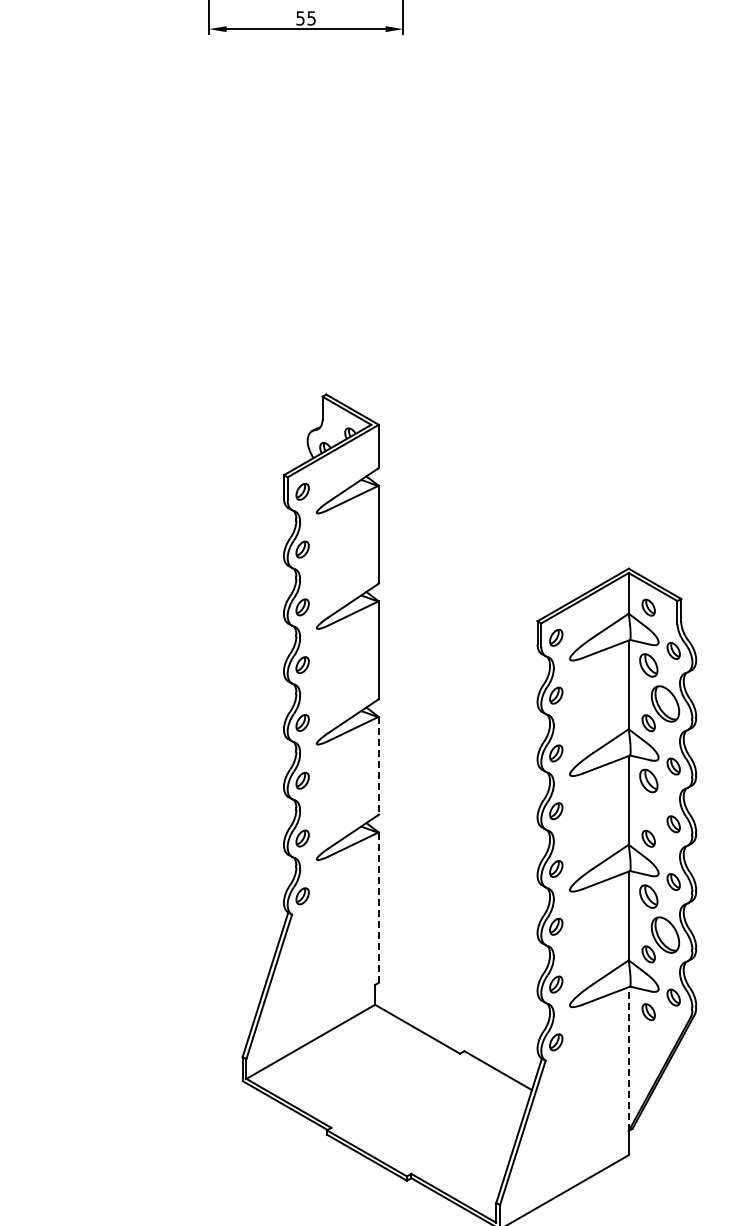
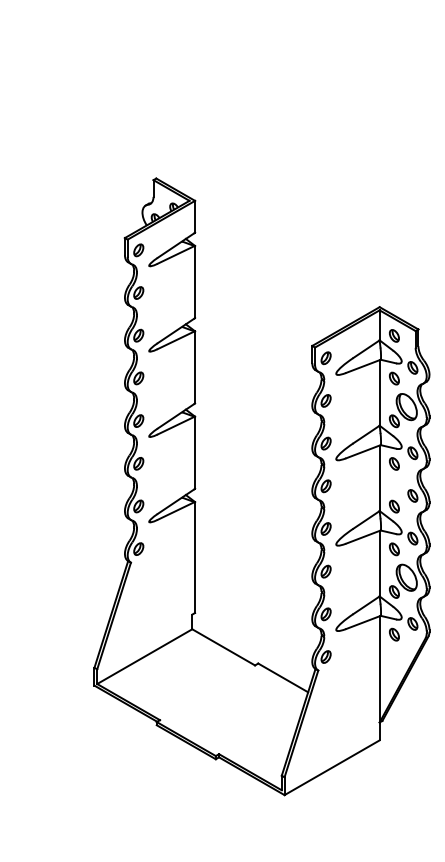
part: (648, 665) -> (394, 378), size x0.71
line: (378, 765) -> (194, 452), dashed -> solid
part: (648, 780) -> (394, 463), size x0.71
part: (648, 896) -> (394, 549), size x0.71
line: (378, 908) -> (194, 558), dashed -> solid
line: (628, 1059) -> (379, 669), dashed -> solid

